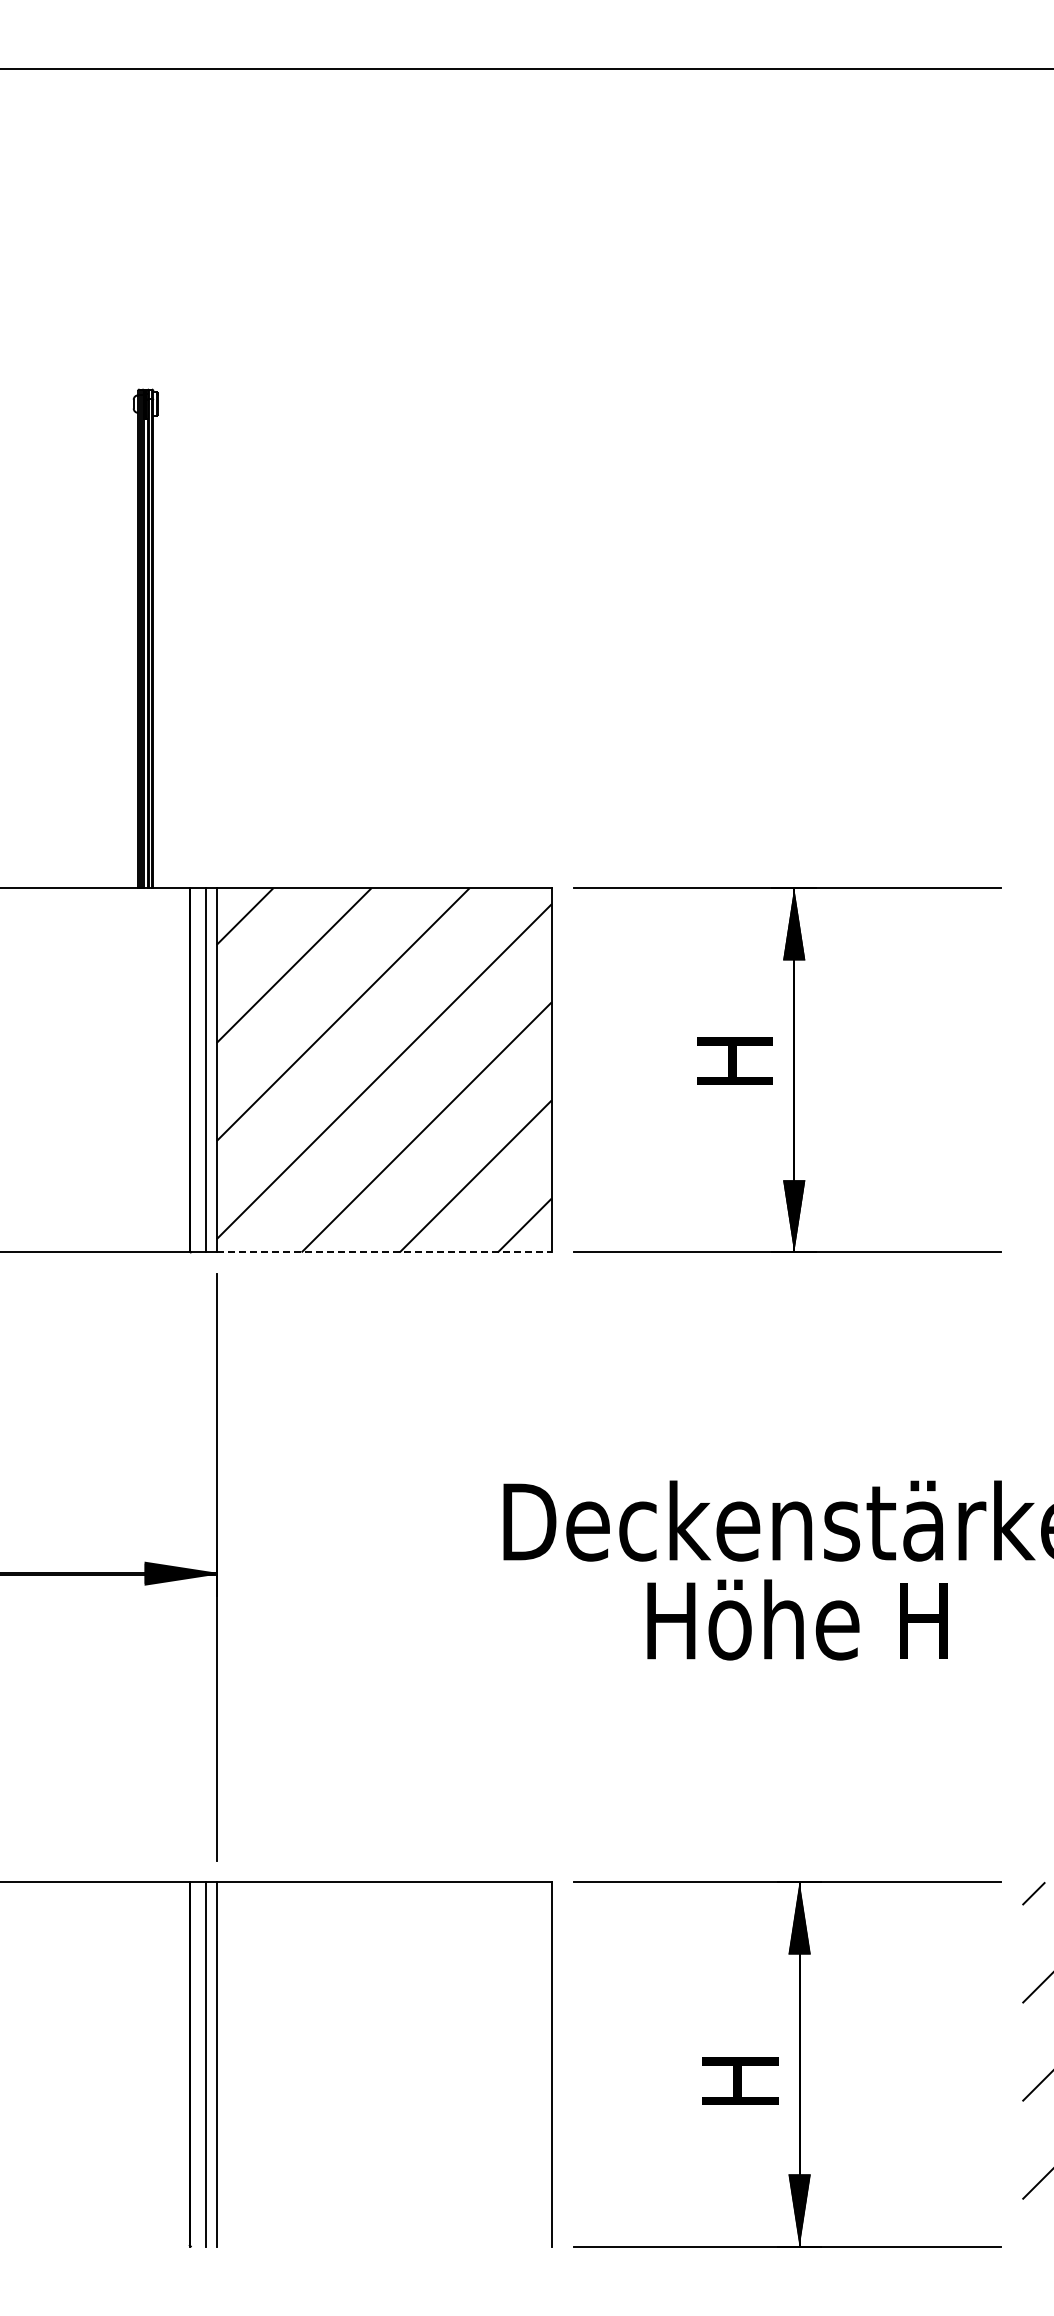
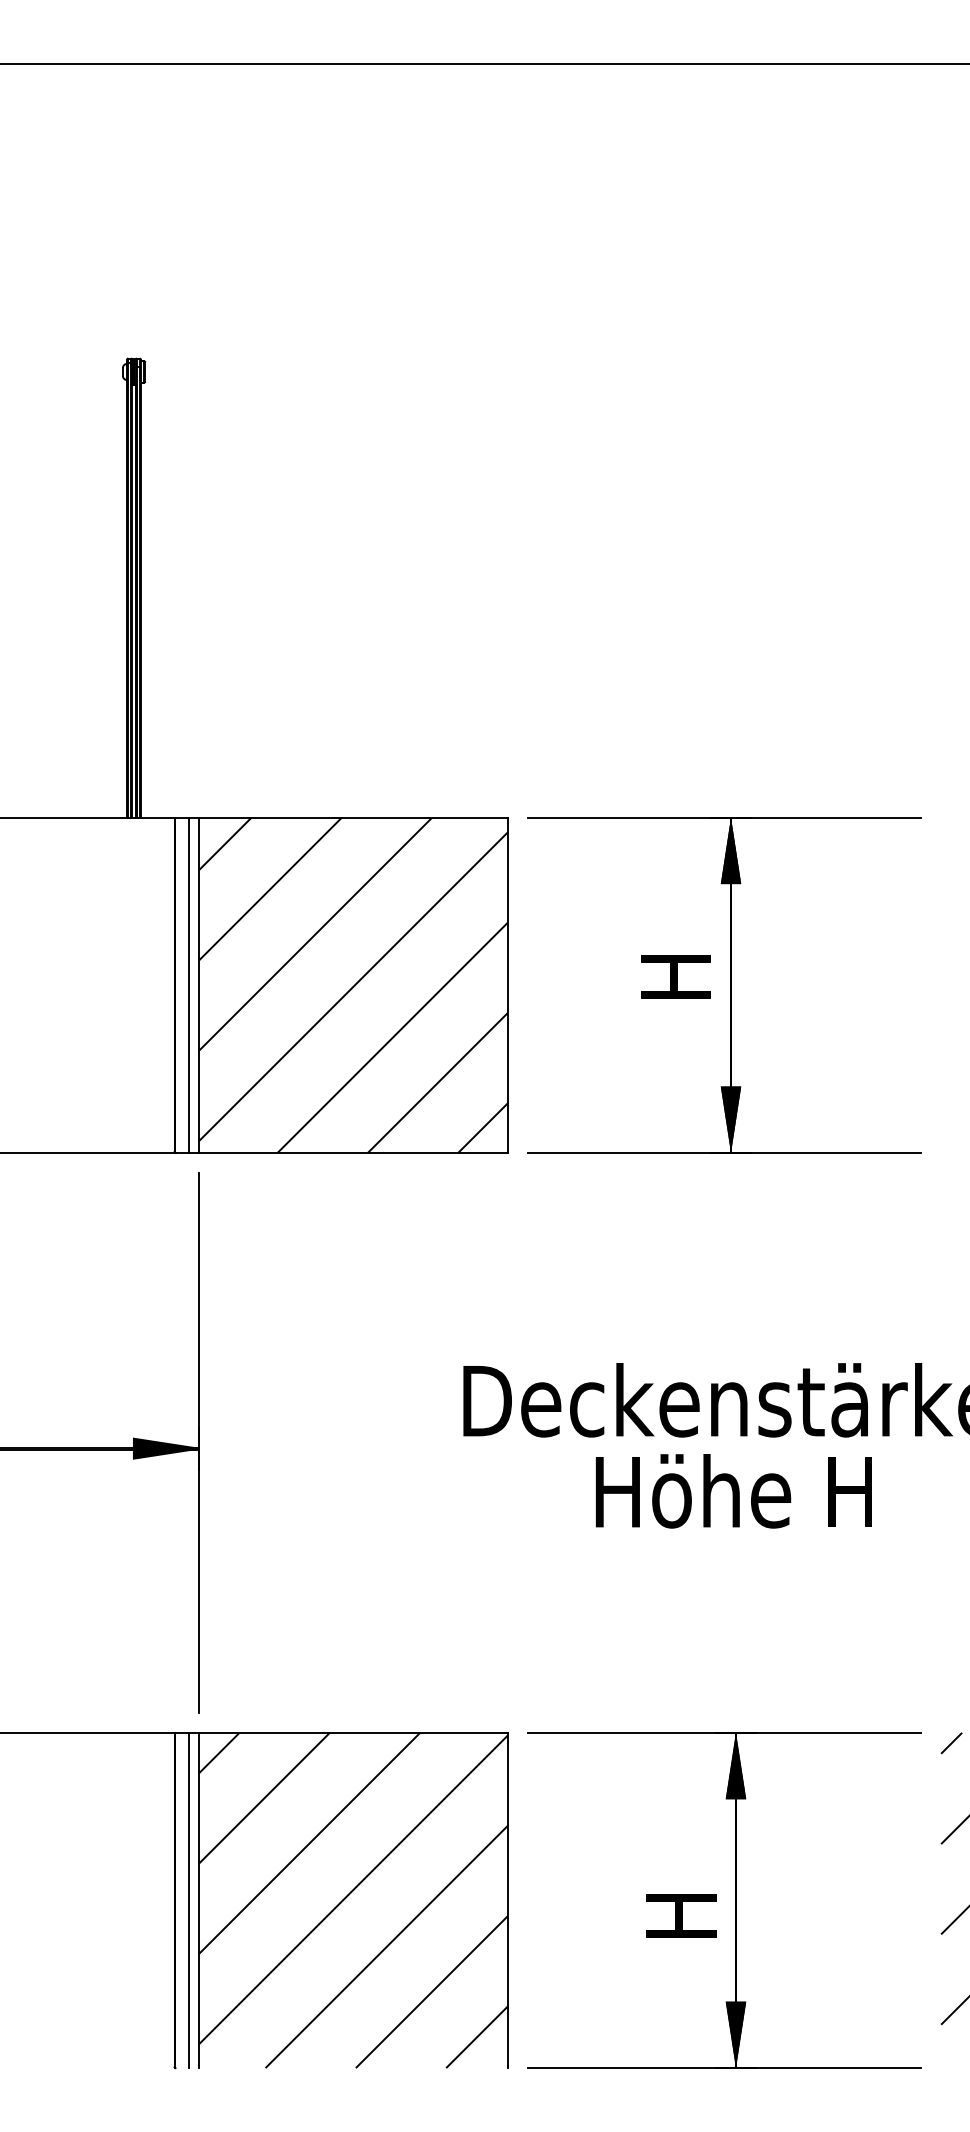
line: (384, 1252) -> (353, 1152), dashed -> solid
hatch: (383, 2064) -> (352, 1900), added

